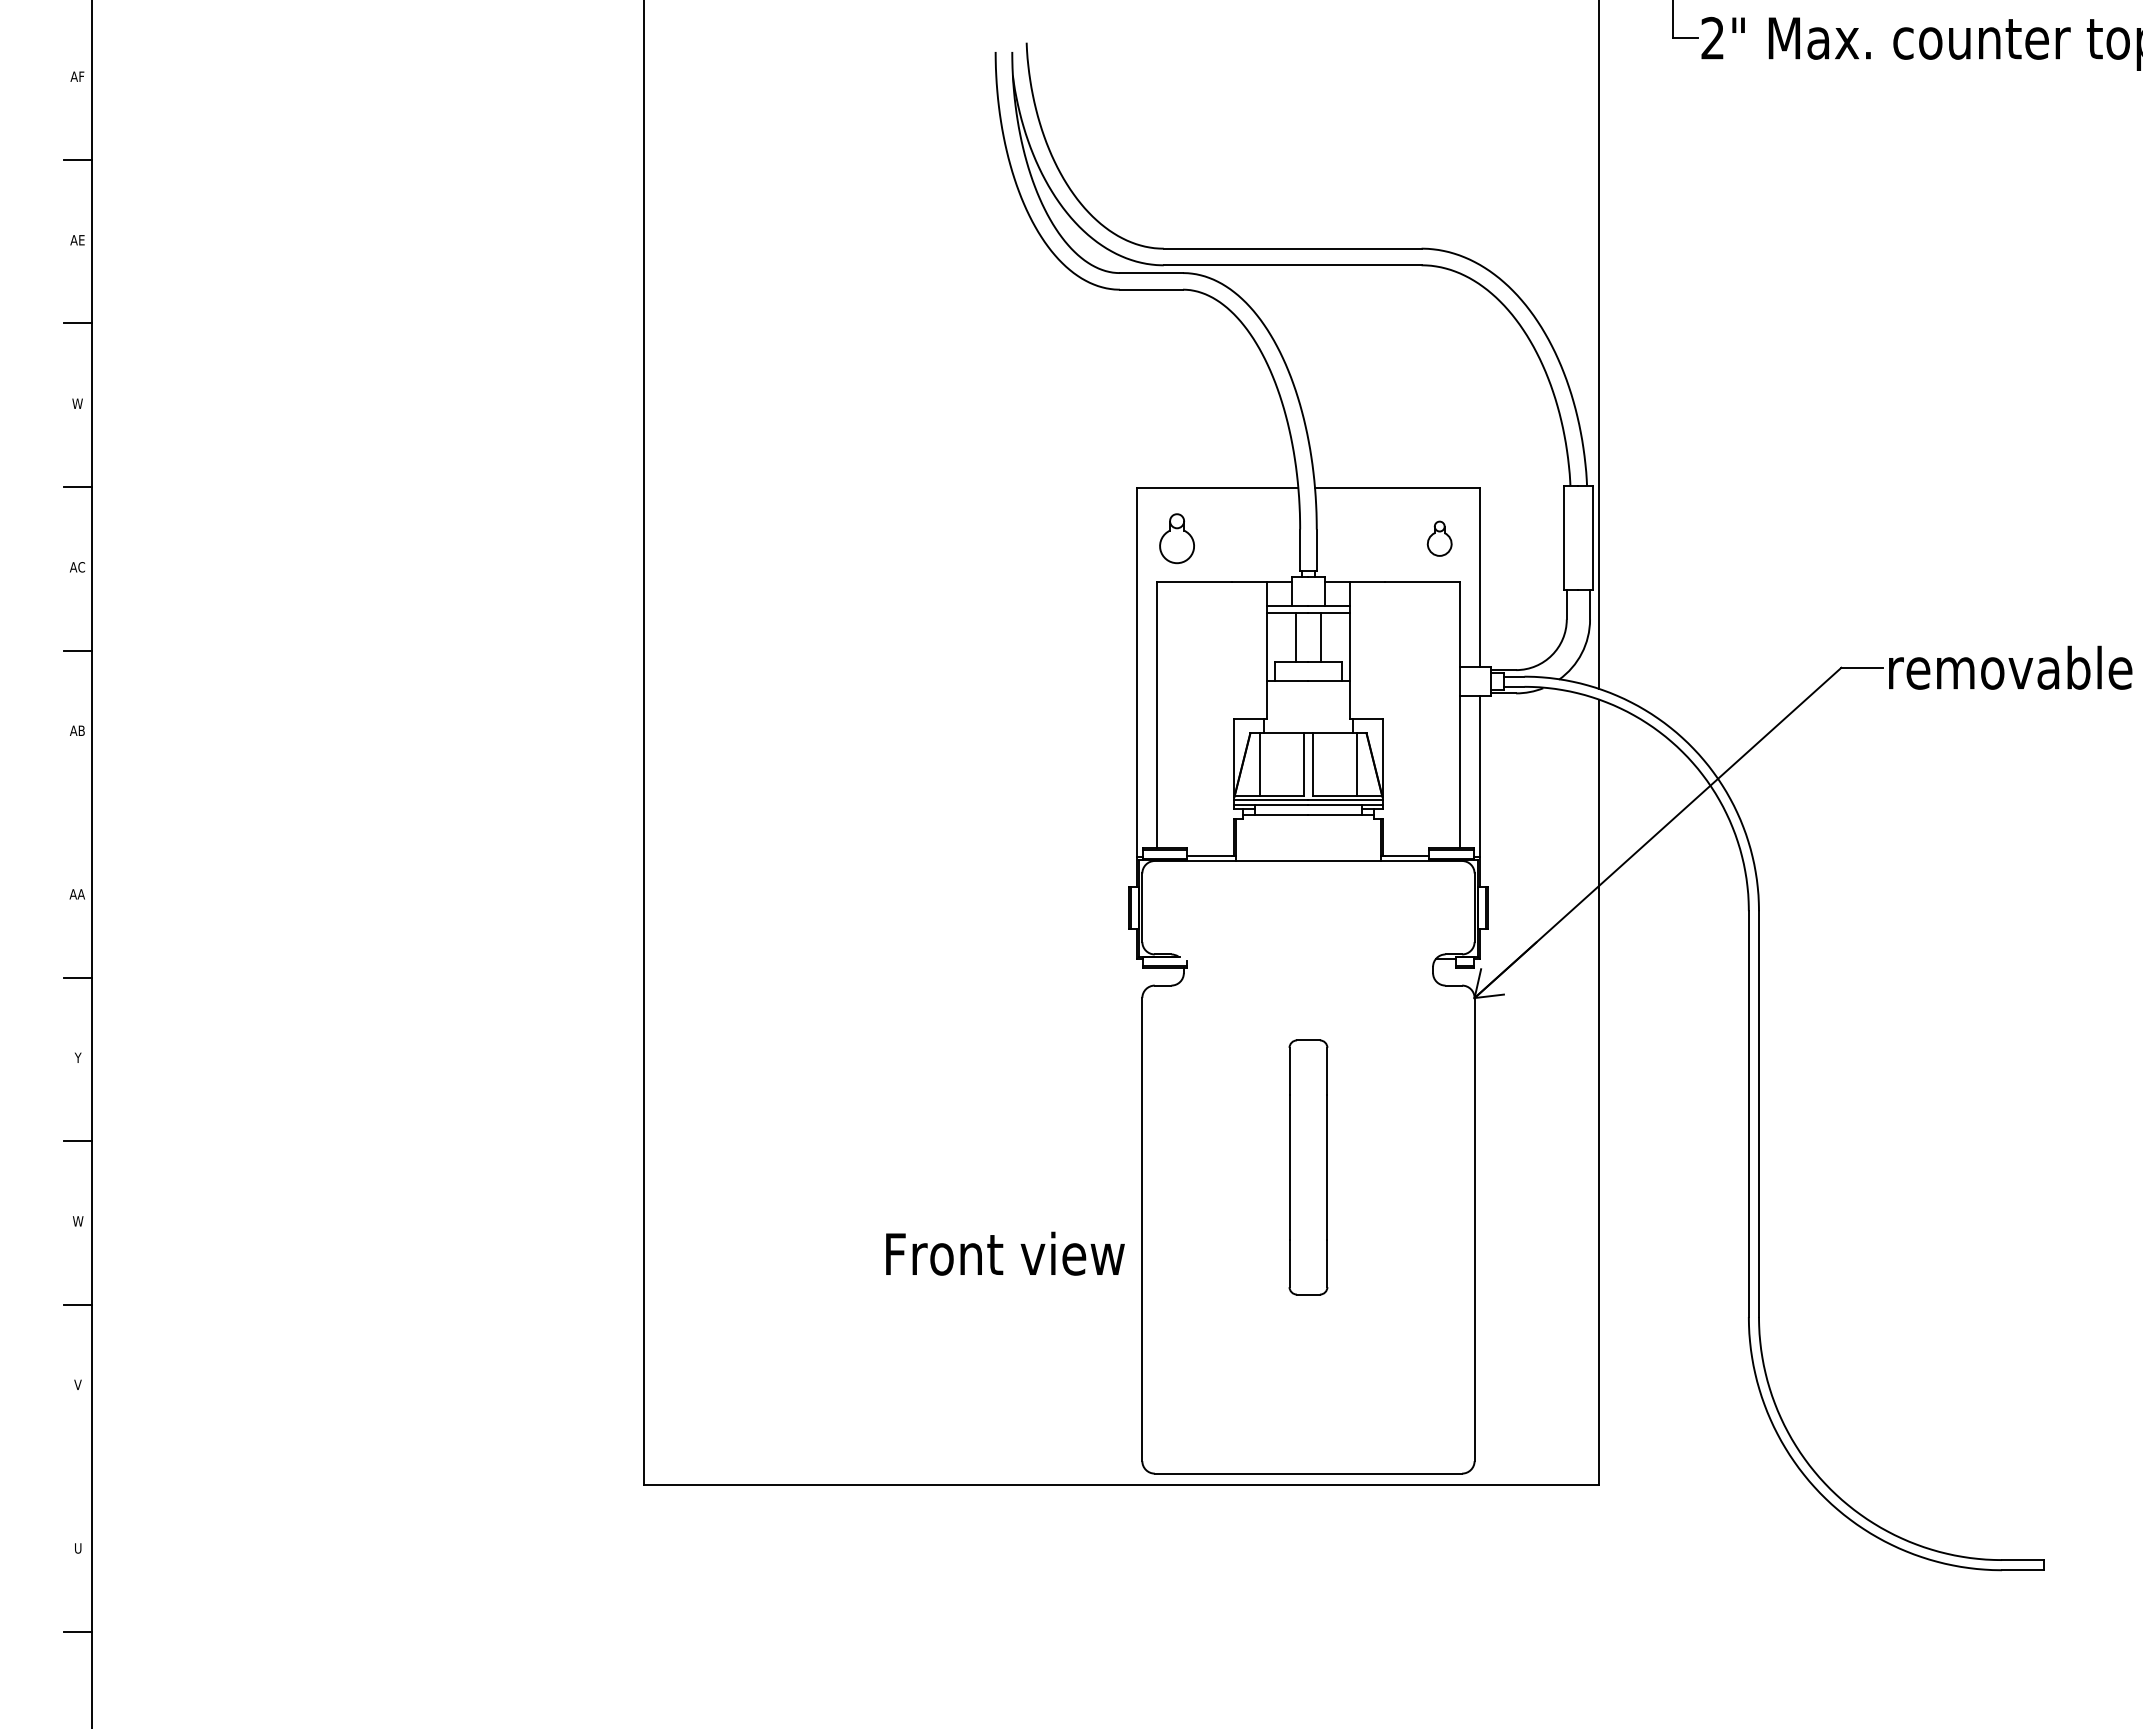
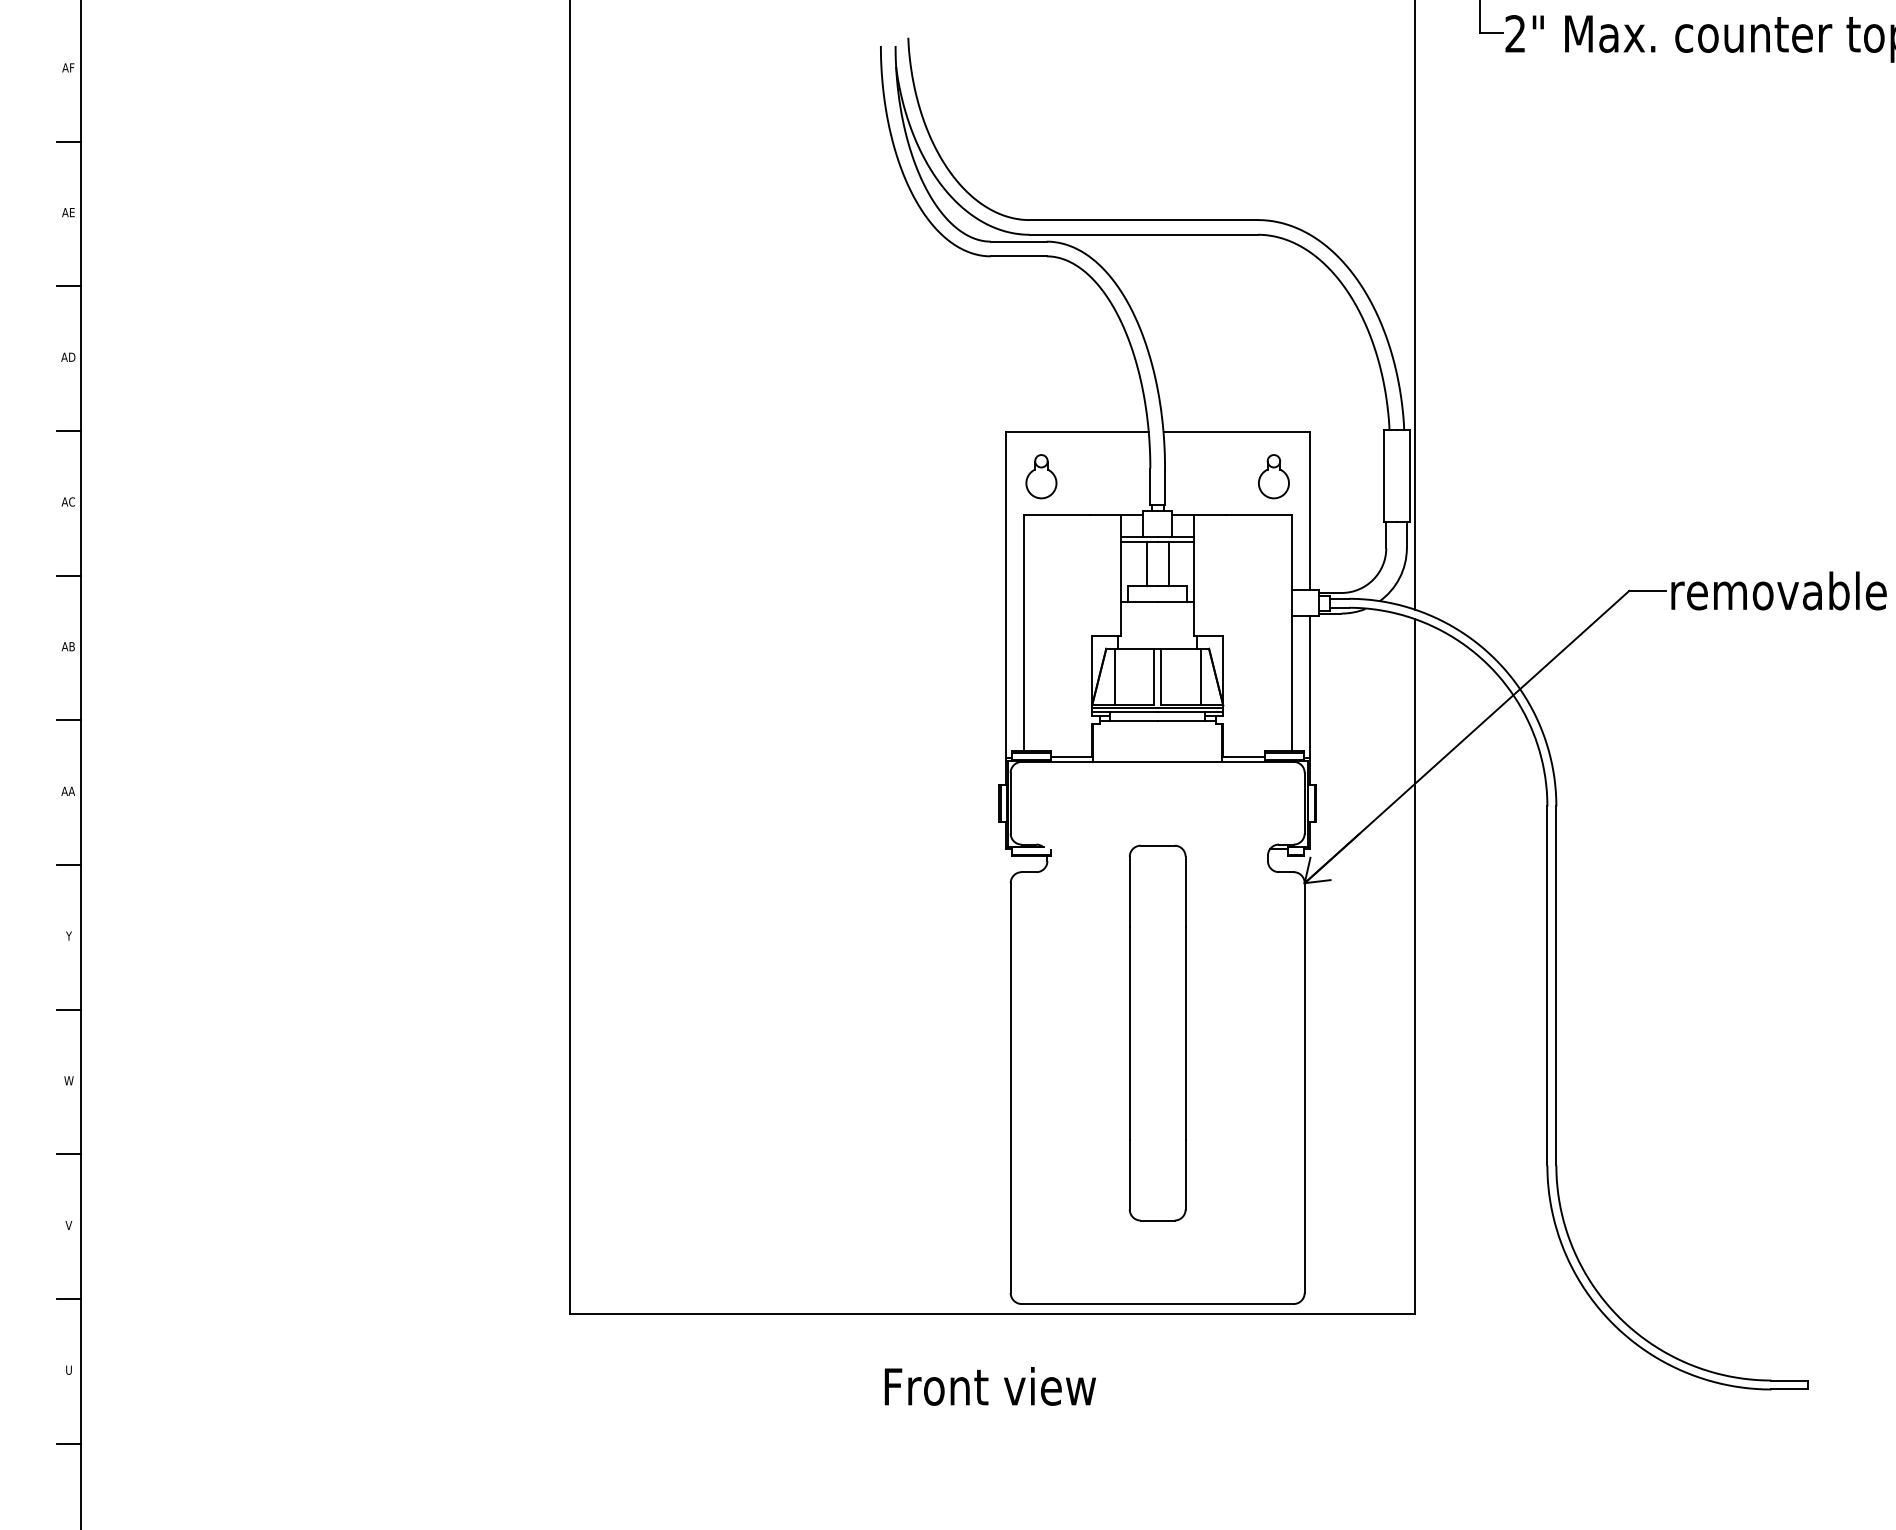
text: (77, 403) -> (68, 357), W -> AD
part: (1439, 538) -> (1273, 476), size x1.43
line: (78, 814) -> (69, 720), added
part: (1308, 1167) -> (1157, 1033), size x1.67
text: (1005, 1253) -> (990, 1386), moved
line: (78, 1468) -> (69, 1299), added

